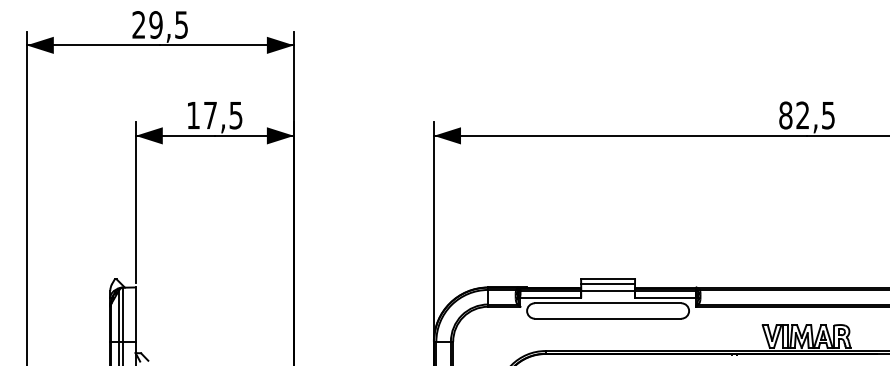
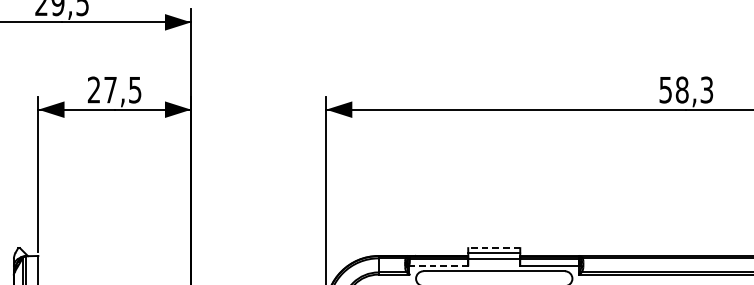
text: (193, 114) -> (94, 89), 17,5 -> 27,5
text: (806, 115) -> (685, 90), 82,5 -> 58,3
line: (607, 279) -> (493, 248), solid -> dashed
line: (549, 298) -> (437, 266), solid -> dashed

